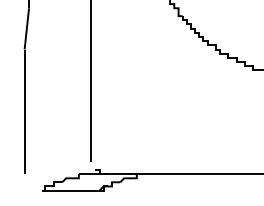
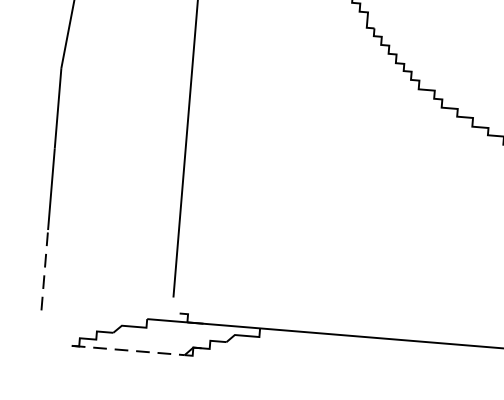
line: (24, 153) -> (44, 270), solid -> dashed
line: (70, 190) -> (128, 350), solid -> dashed

